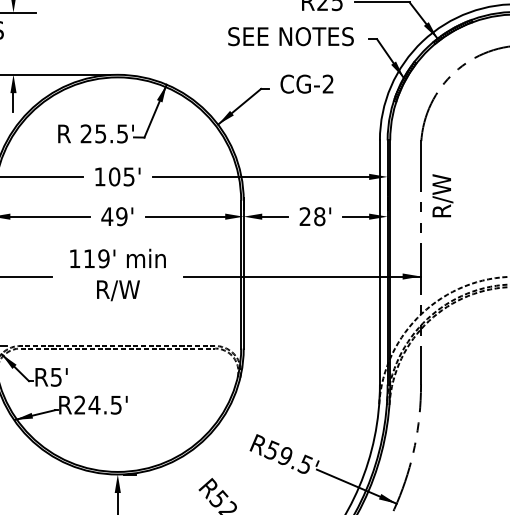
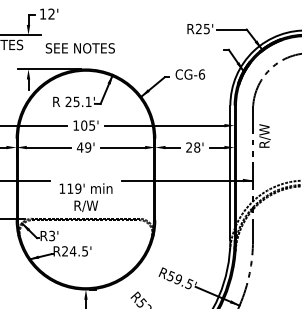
text: (289, 36) -> (79, 48), moved
text: (327, 84) -> (201, 74), CG-2 -> CG-6
text: (122, 133) -> (88, 101), 25.5' -> 25.1'
text: (116, 274) -> (85, 197), moved
text: (57, 376) -> (52, 235), R5' -> R3'

